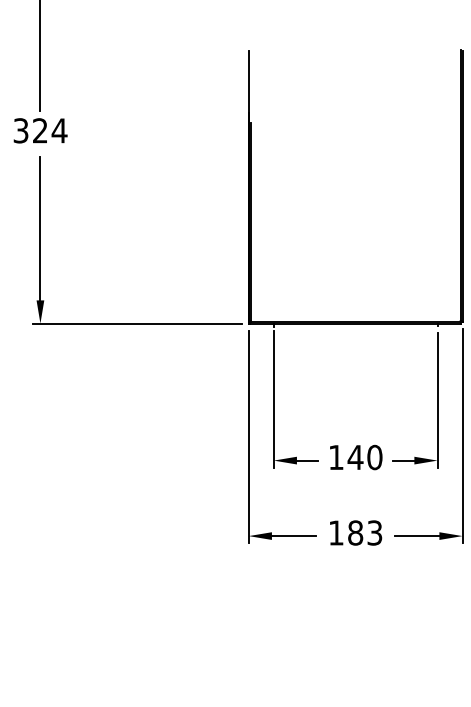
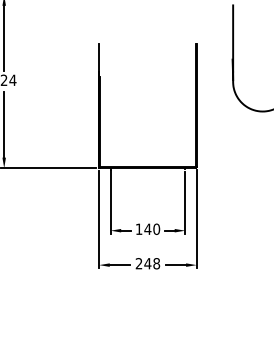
text: (354, 532) -> (147, 263), 183 -> 248

